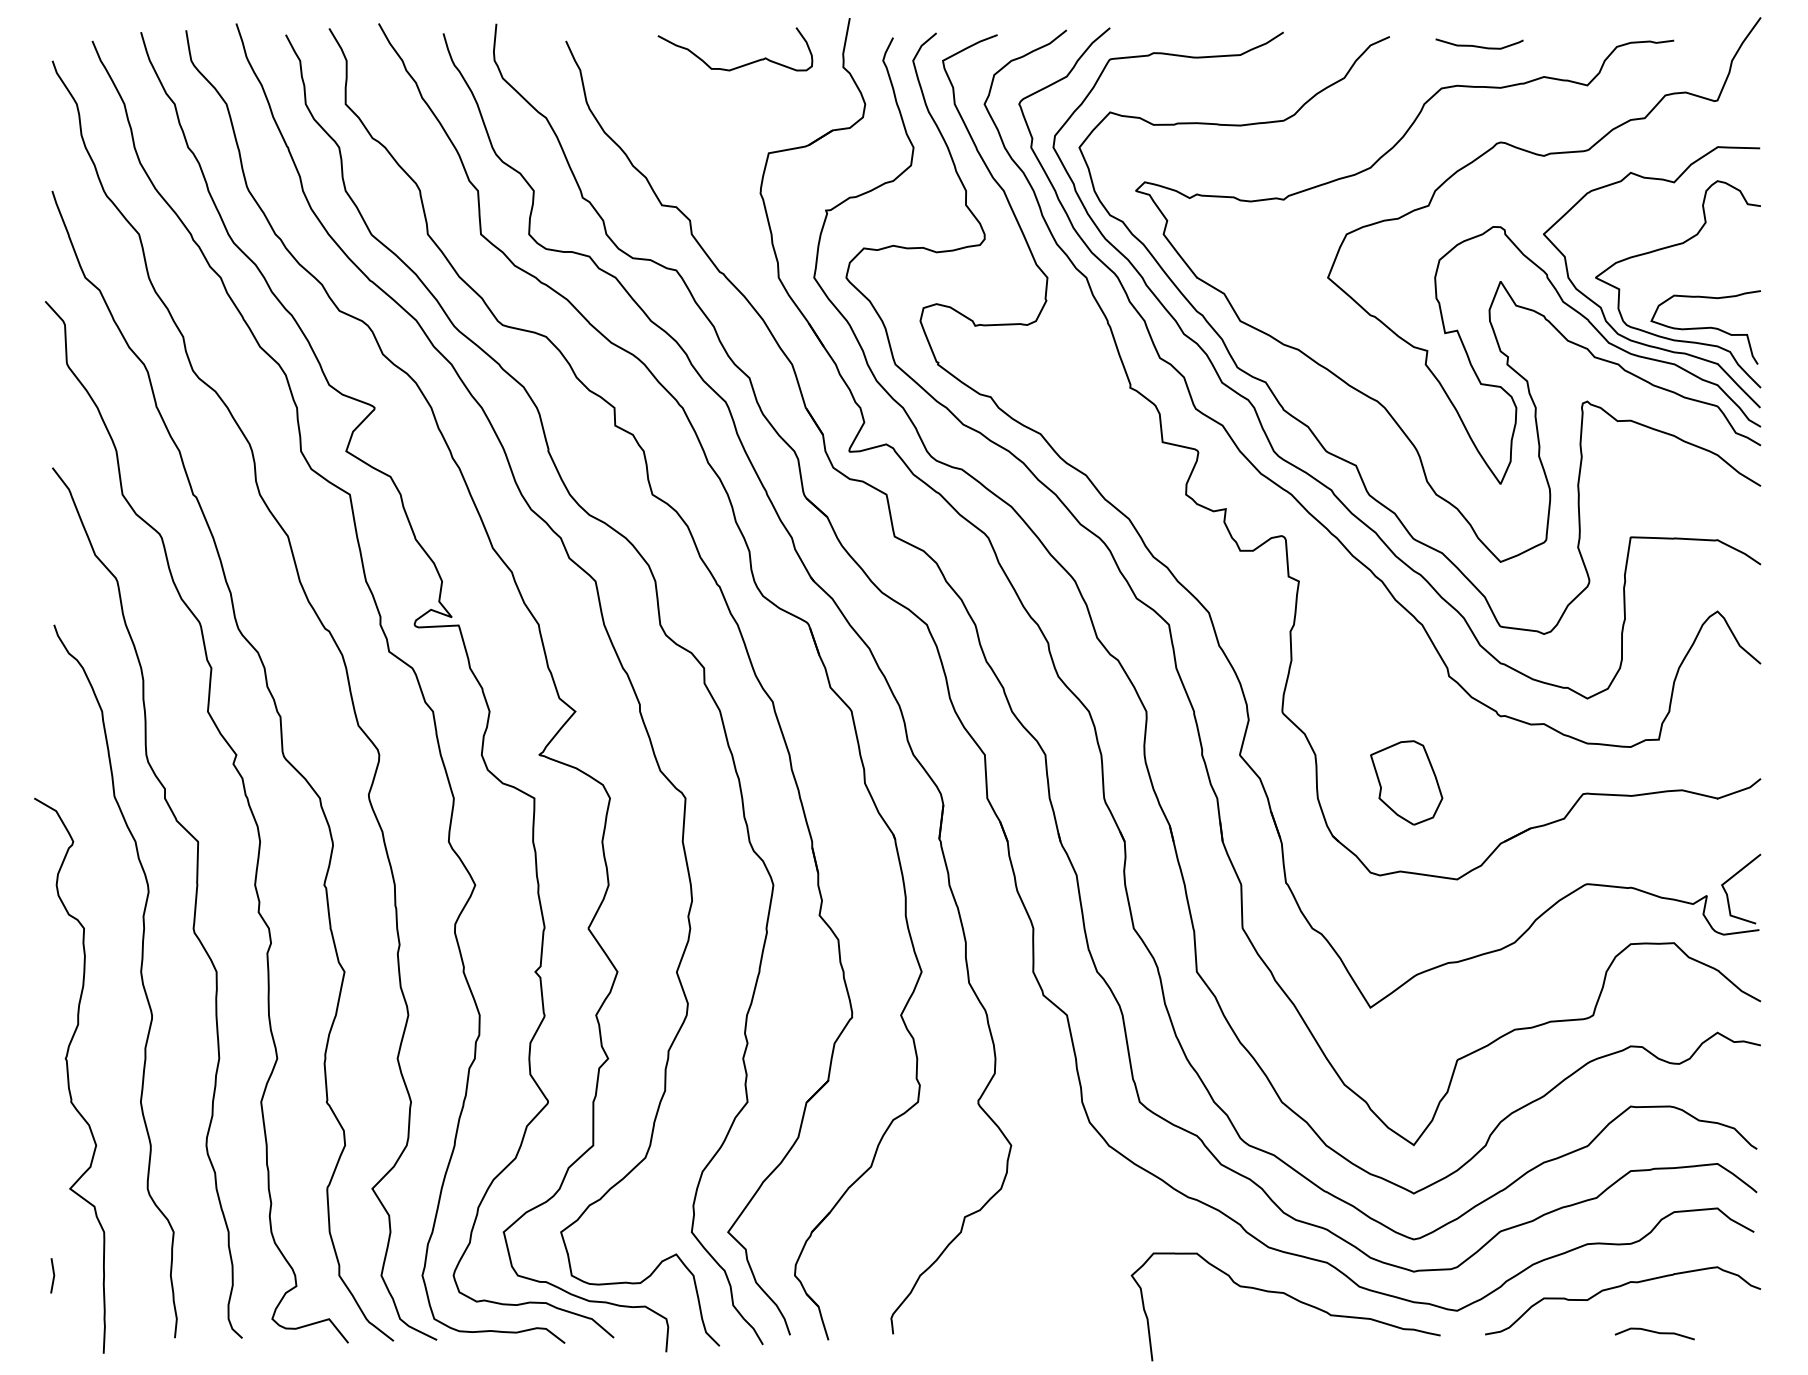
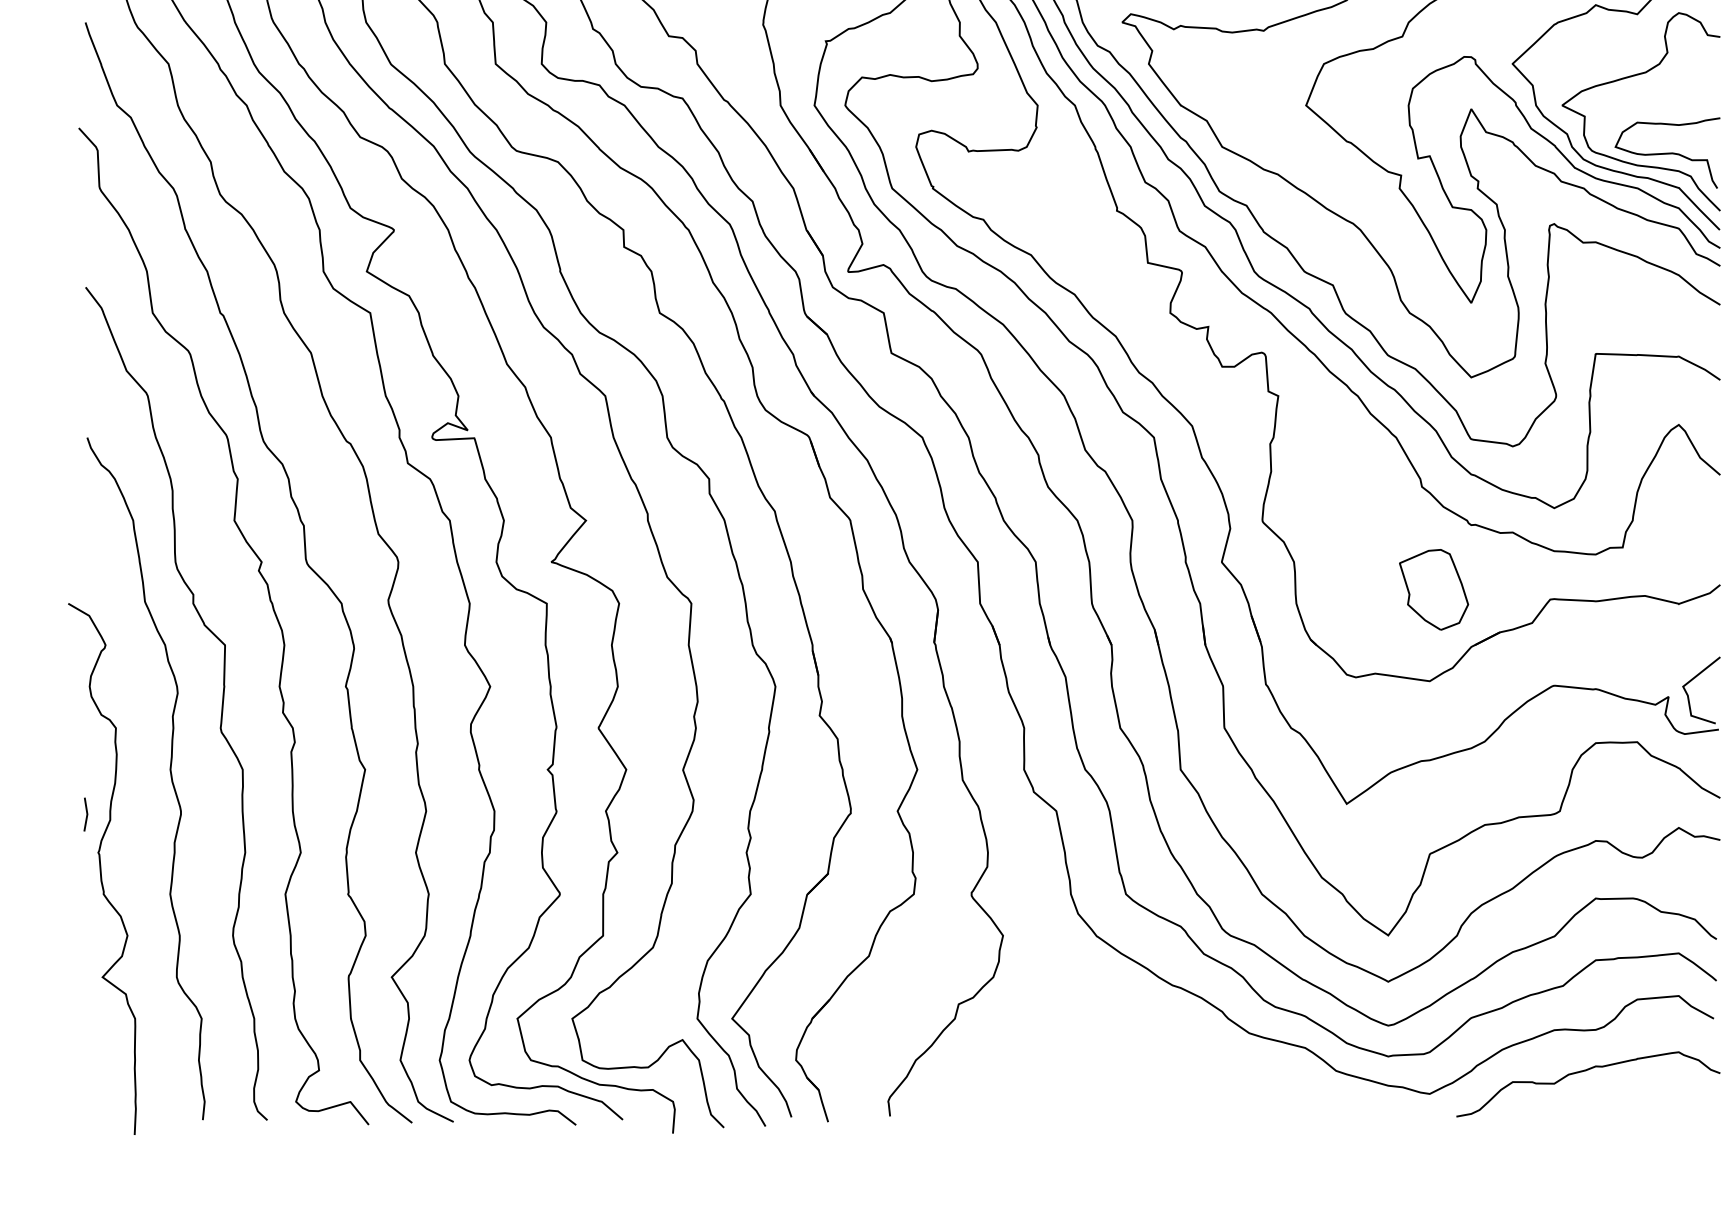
part: (1406, 782) -> (1433, 589), moved
line: (53, 1275) -> (86, 814), moved
curve: (1289, 1297) -> (1269, 1081), removed
curve: (1654, 1332) -> (1618, 1114), removed

